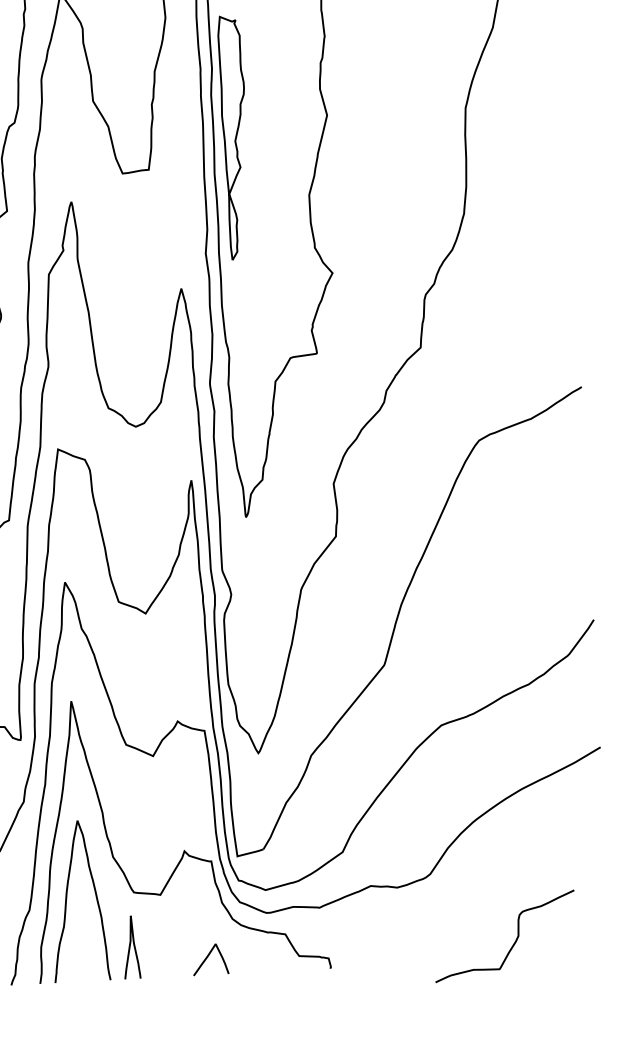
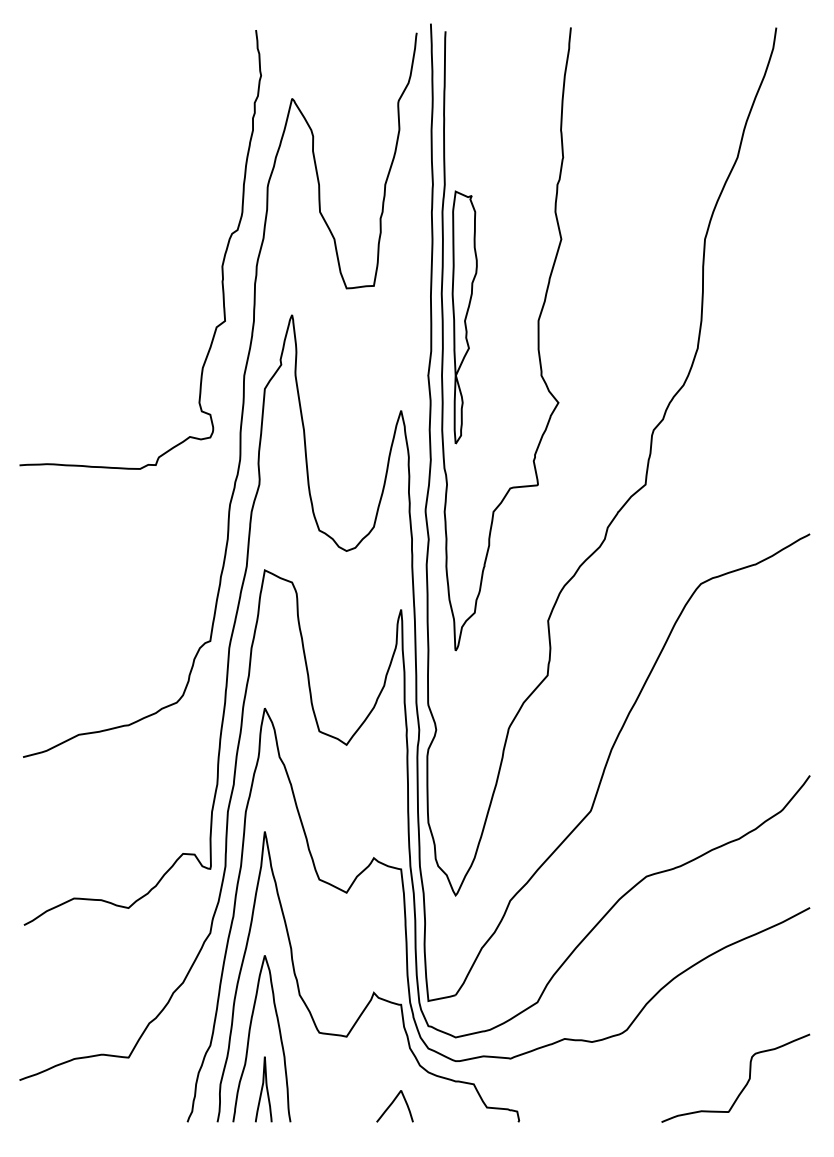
part: (234, 137) -> (464, 317), moved
curve: (513, 942) -> (744, 1085), moved
curve: (130, 947) -> (262, 1089), moved

